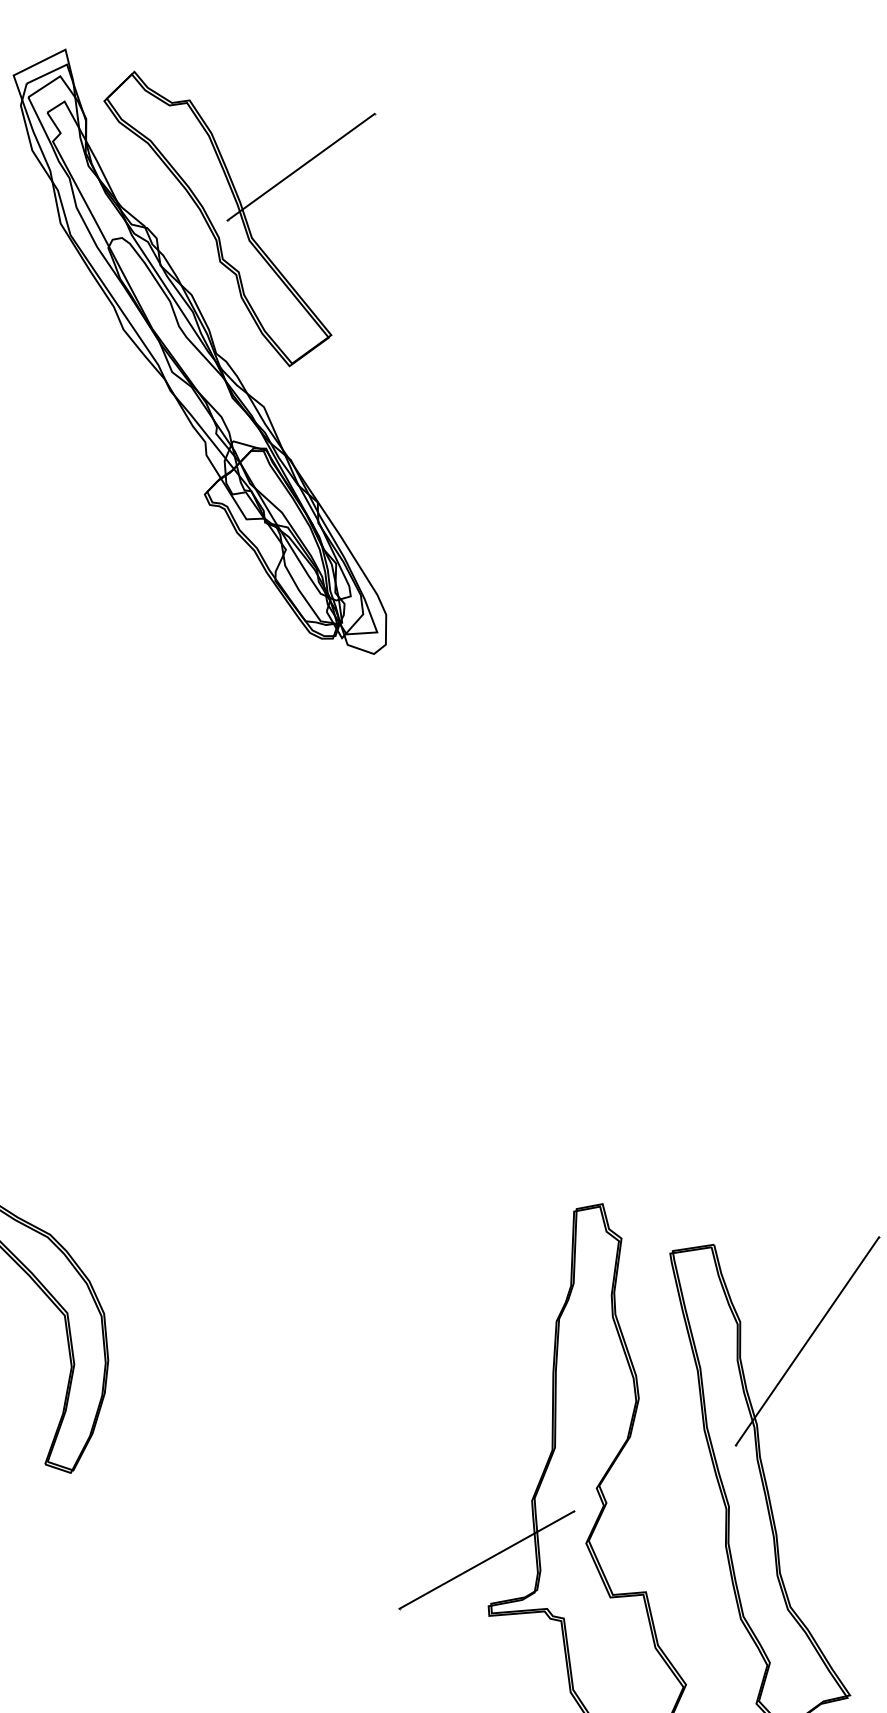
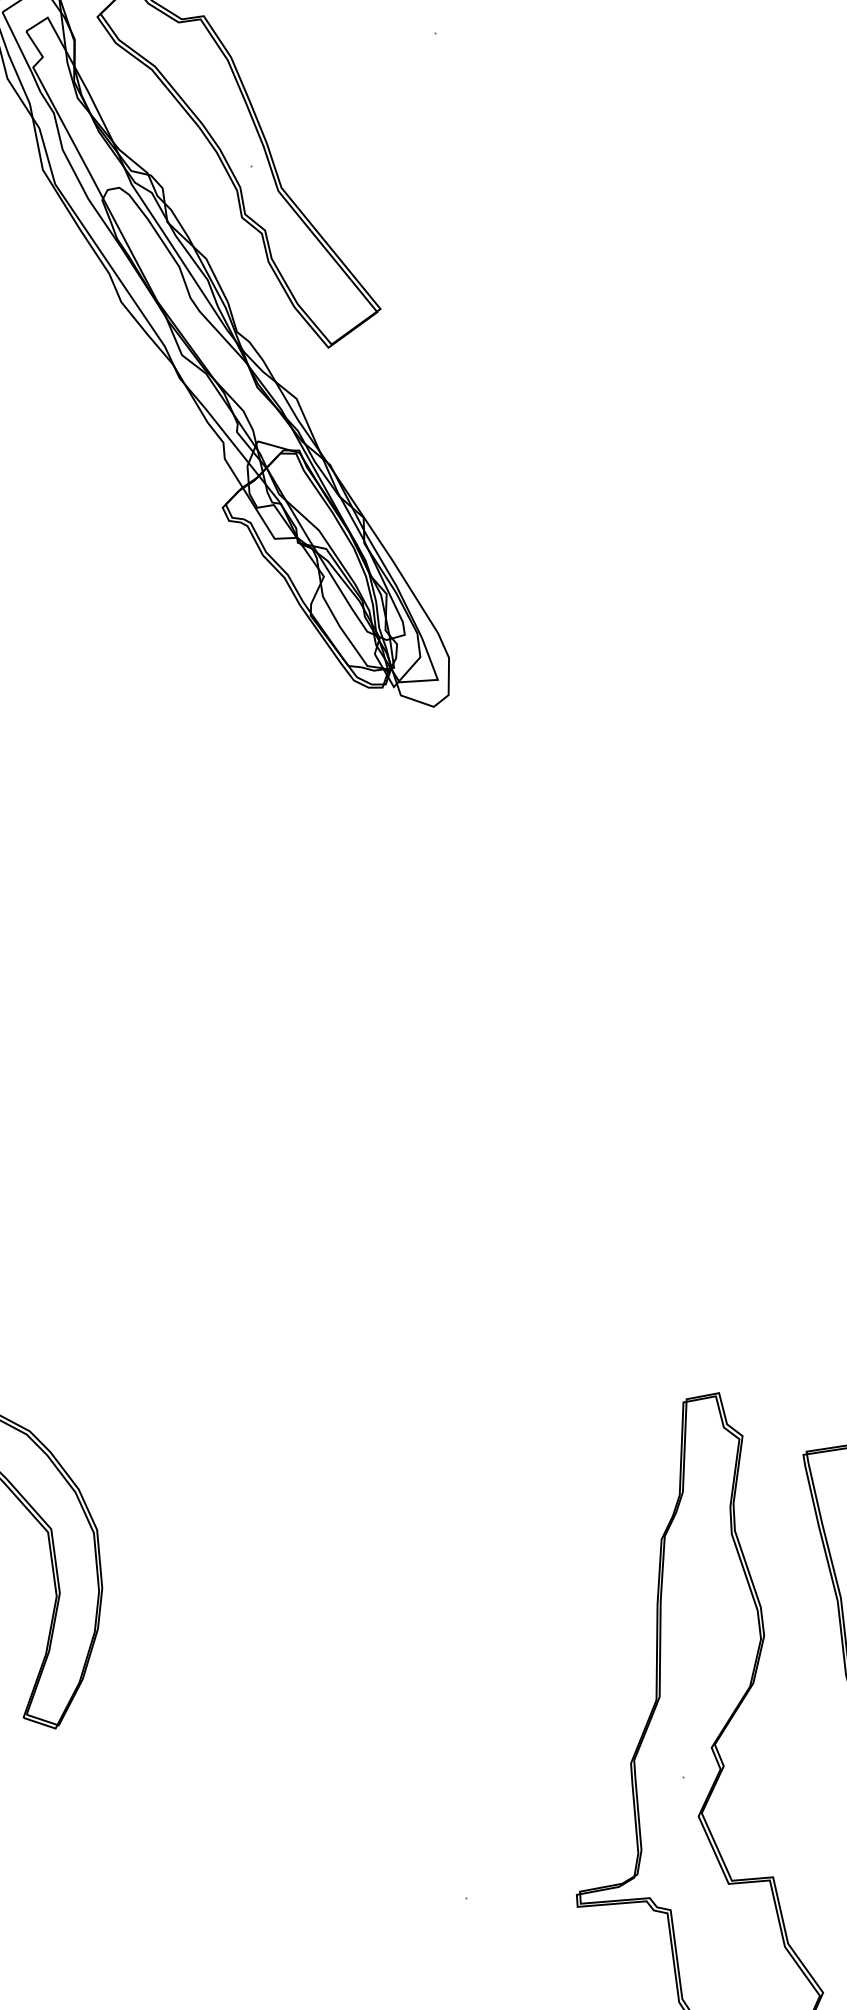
line: (300, 166) -> (342, 98), removed
line: (486, 1559) -> (574, 1836), removed

